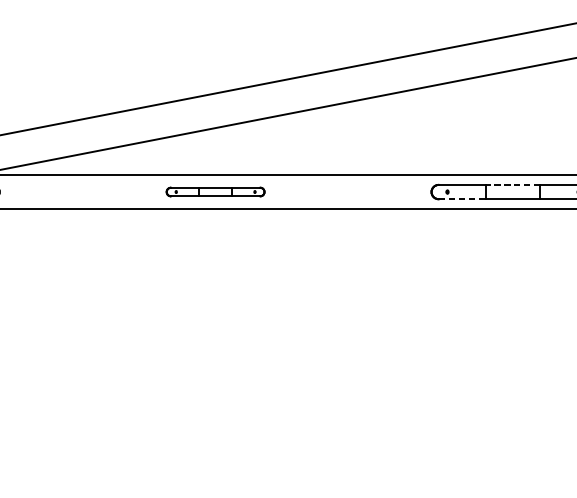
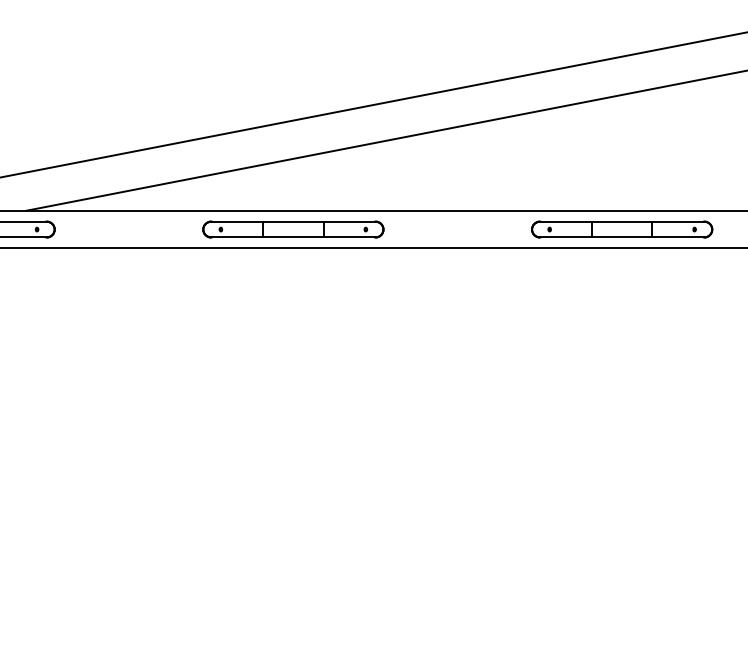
line: (512, 184) -> (621, 221), dashed -> solid
part: (215, 192) -> (293, 229), size x1.67
line: (462, 199) -> (566, 237), dashed -> solid

